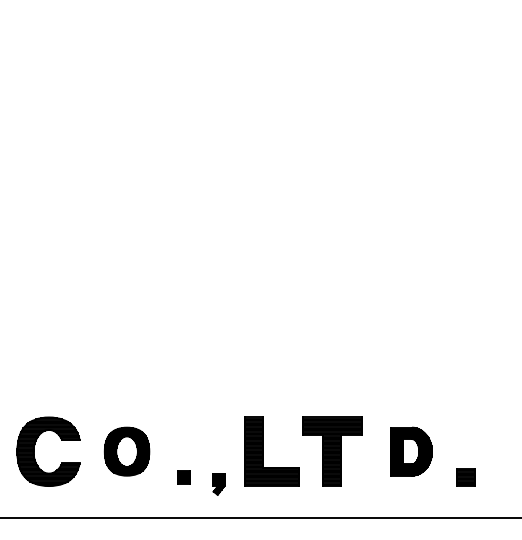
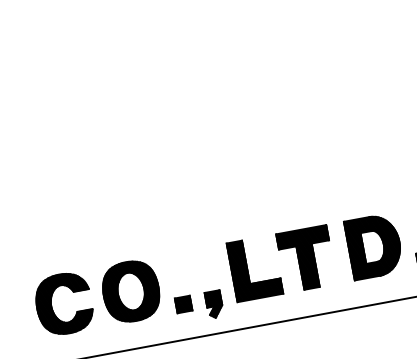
part: (126, 451) -> (130, 291), size x1.43
part: (411, 451) -> (374, 246), size x1.43
part: (183, 477) -> (183, 304), size x1.43
part: (218, 484) -> (214, 305), size x1.43

